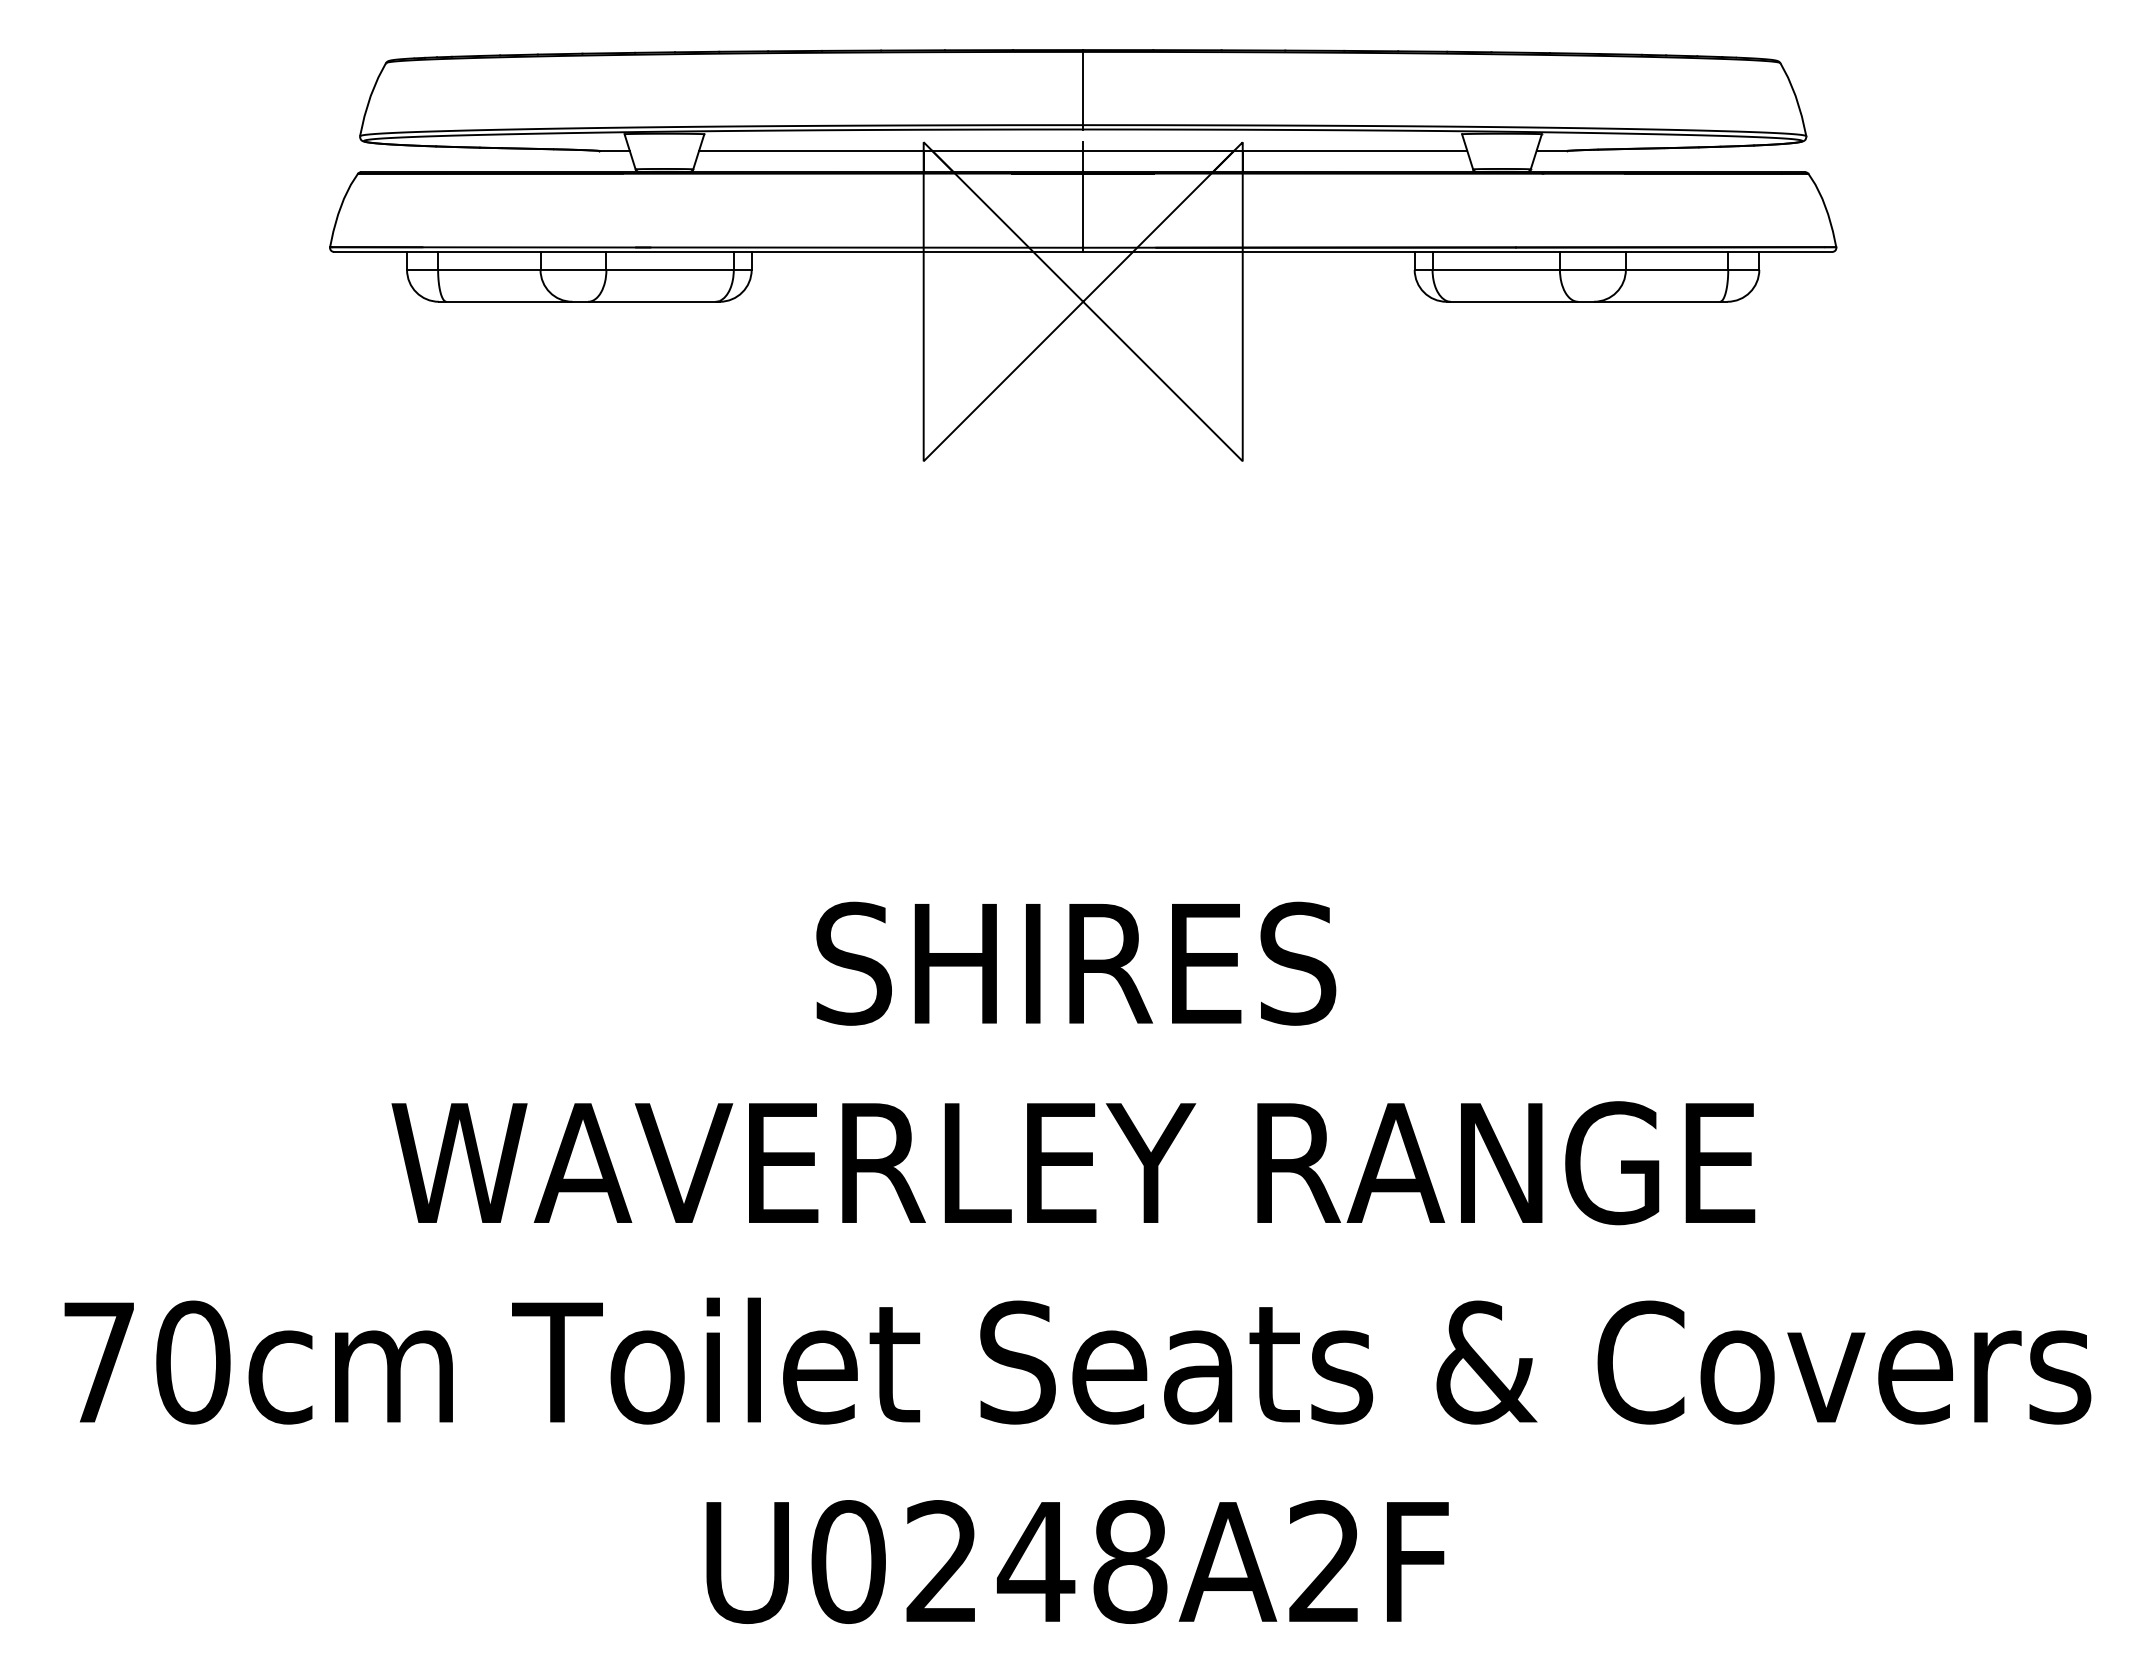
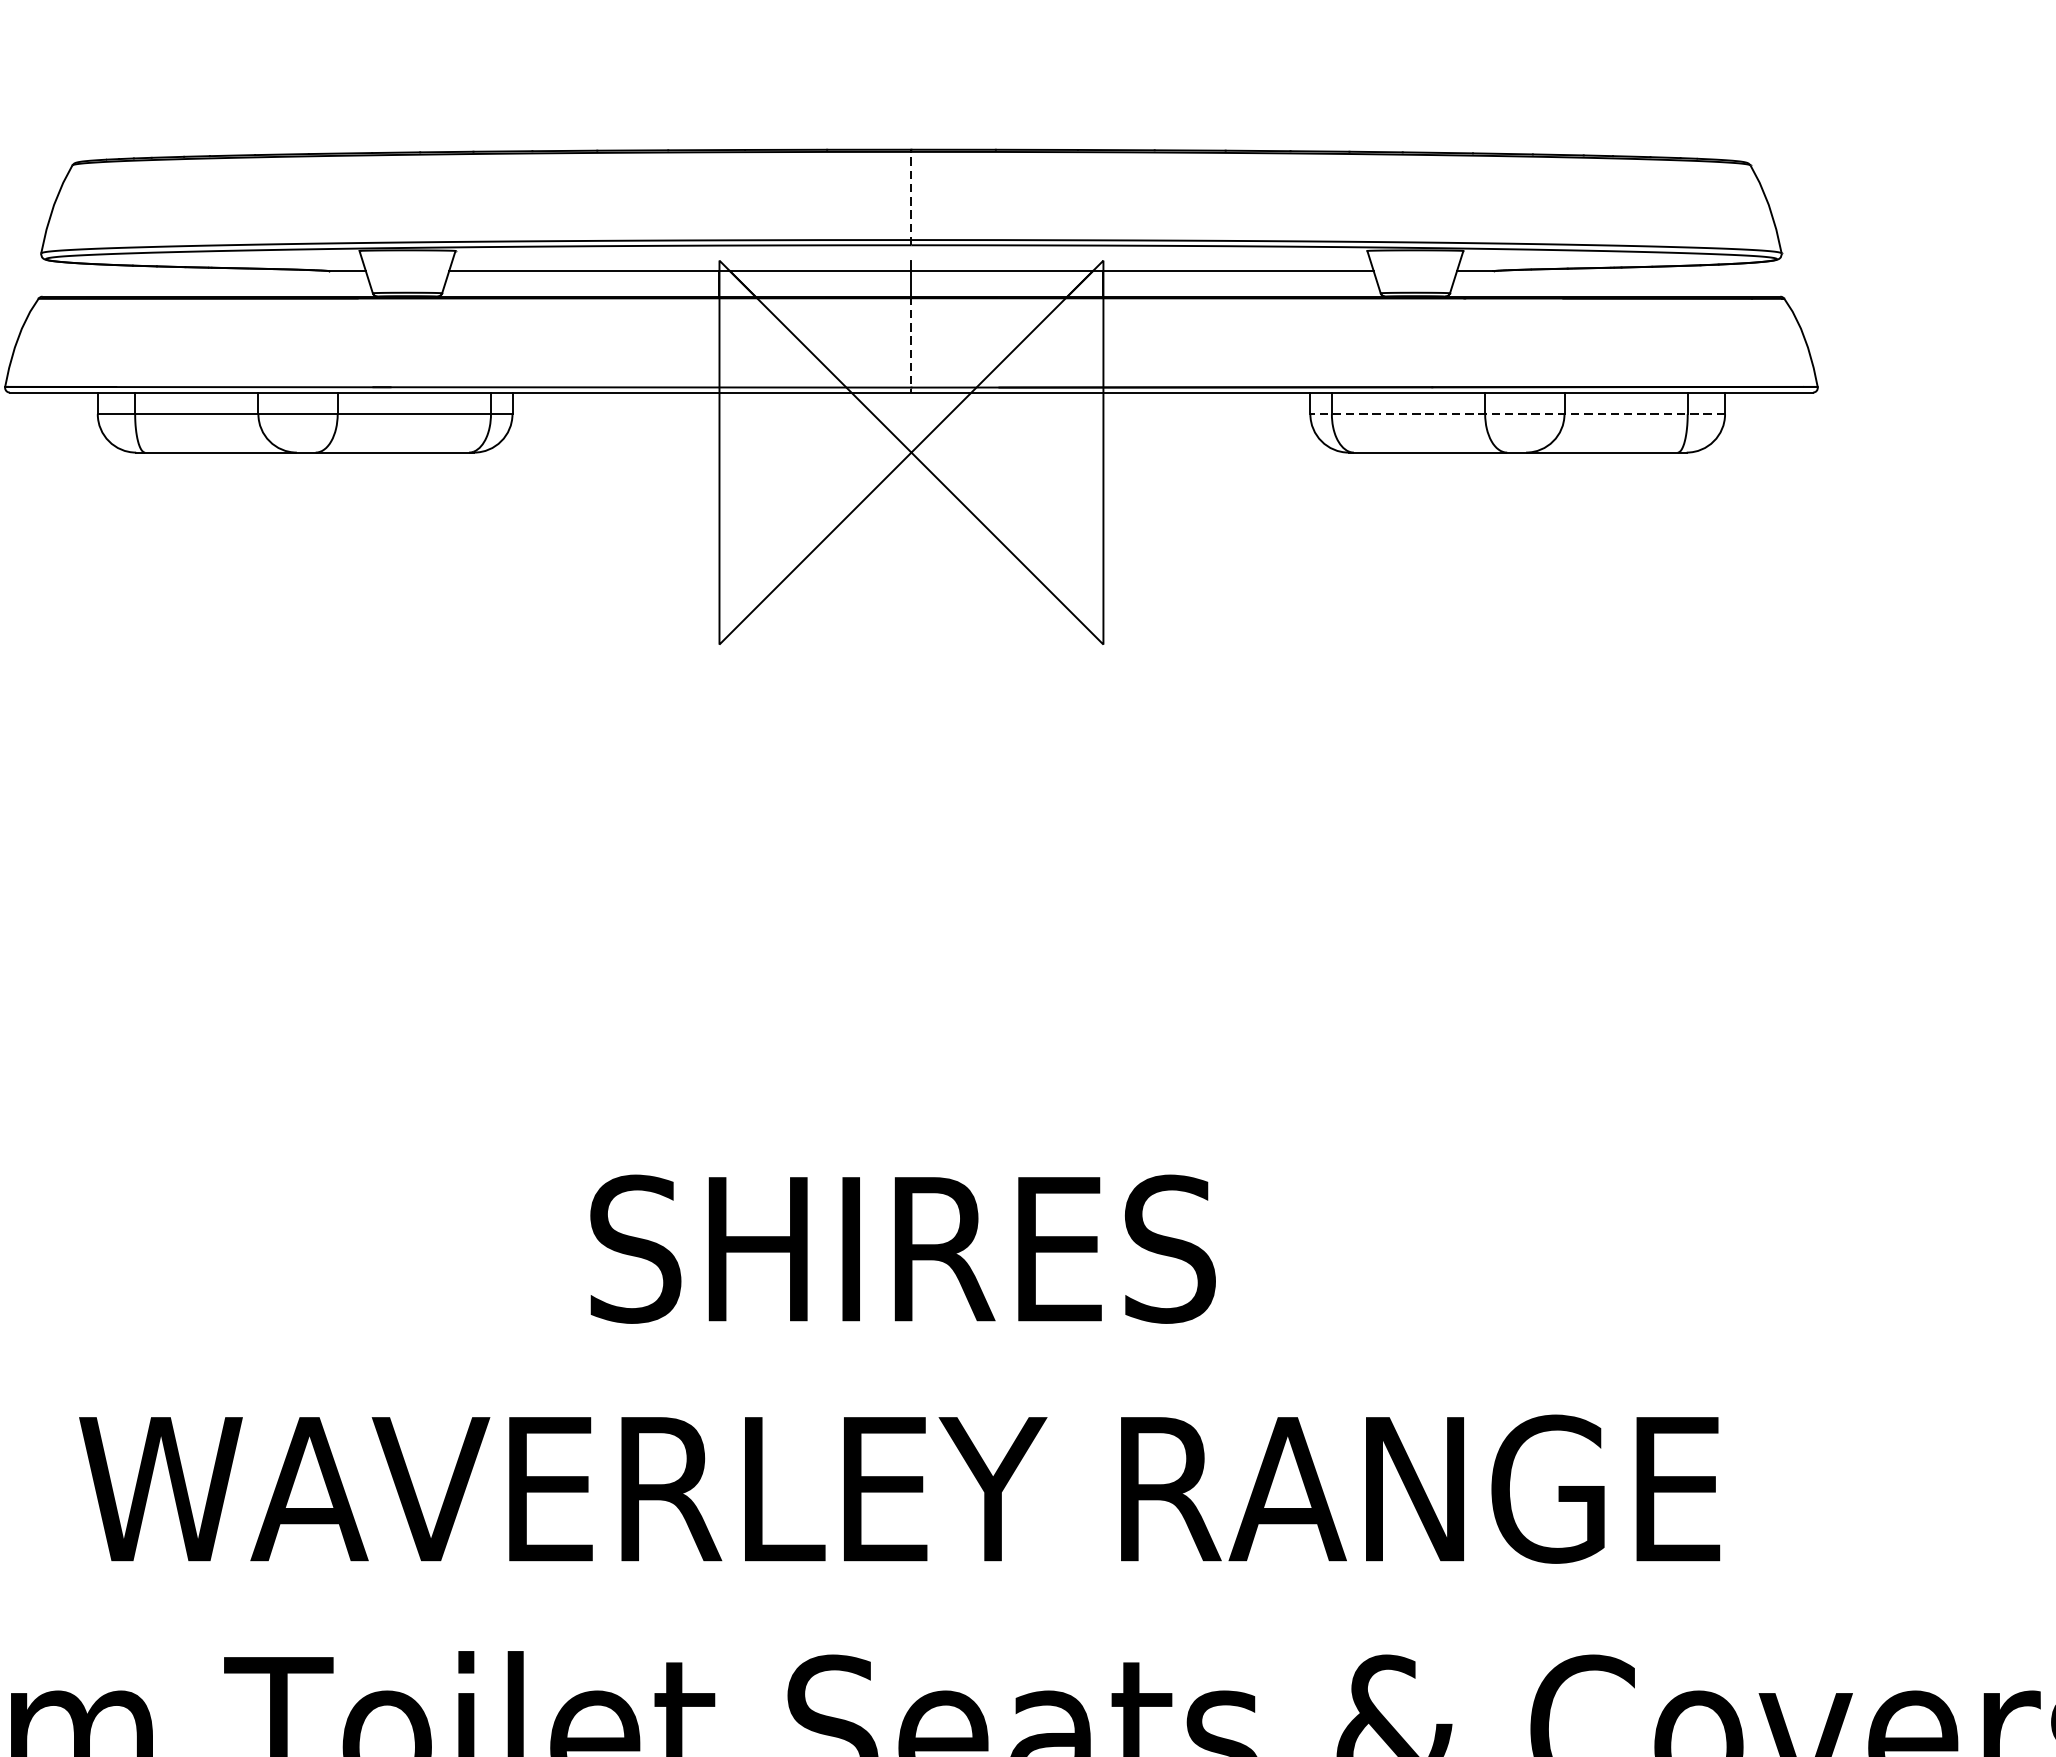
line: (1083, 89) -> (911, 197), solid -> dashed
line: (1083, 212) -> (911, 345), solid -> dashed
line: (1586, 269) -> (1517, 413), solid -> dashed

